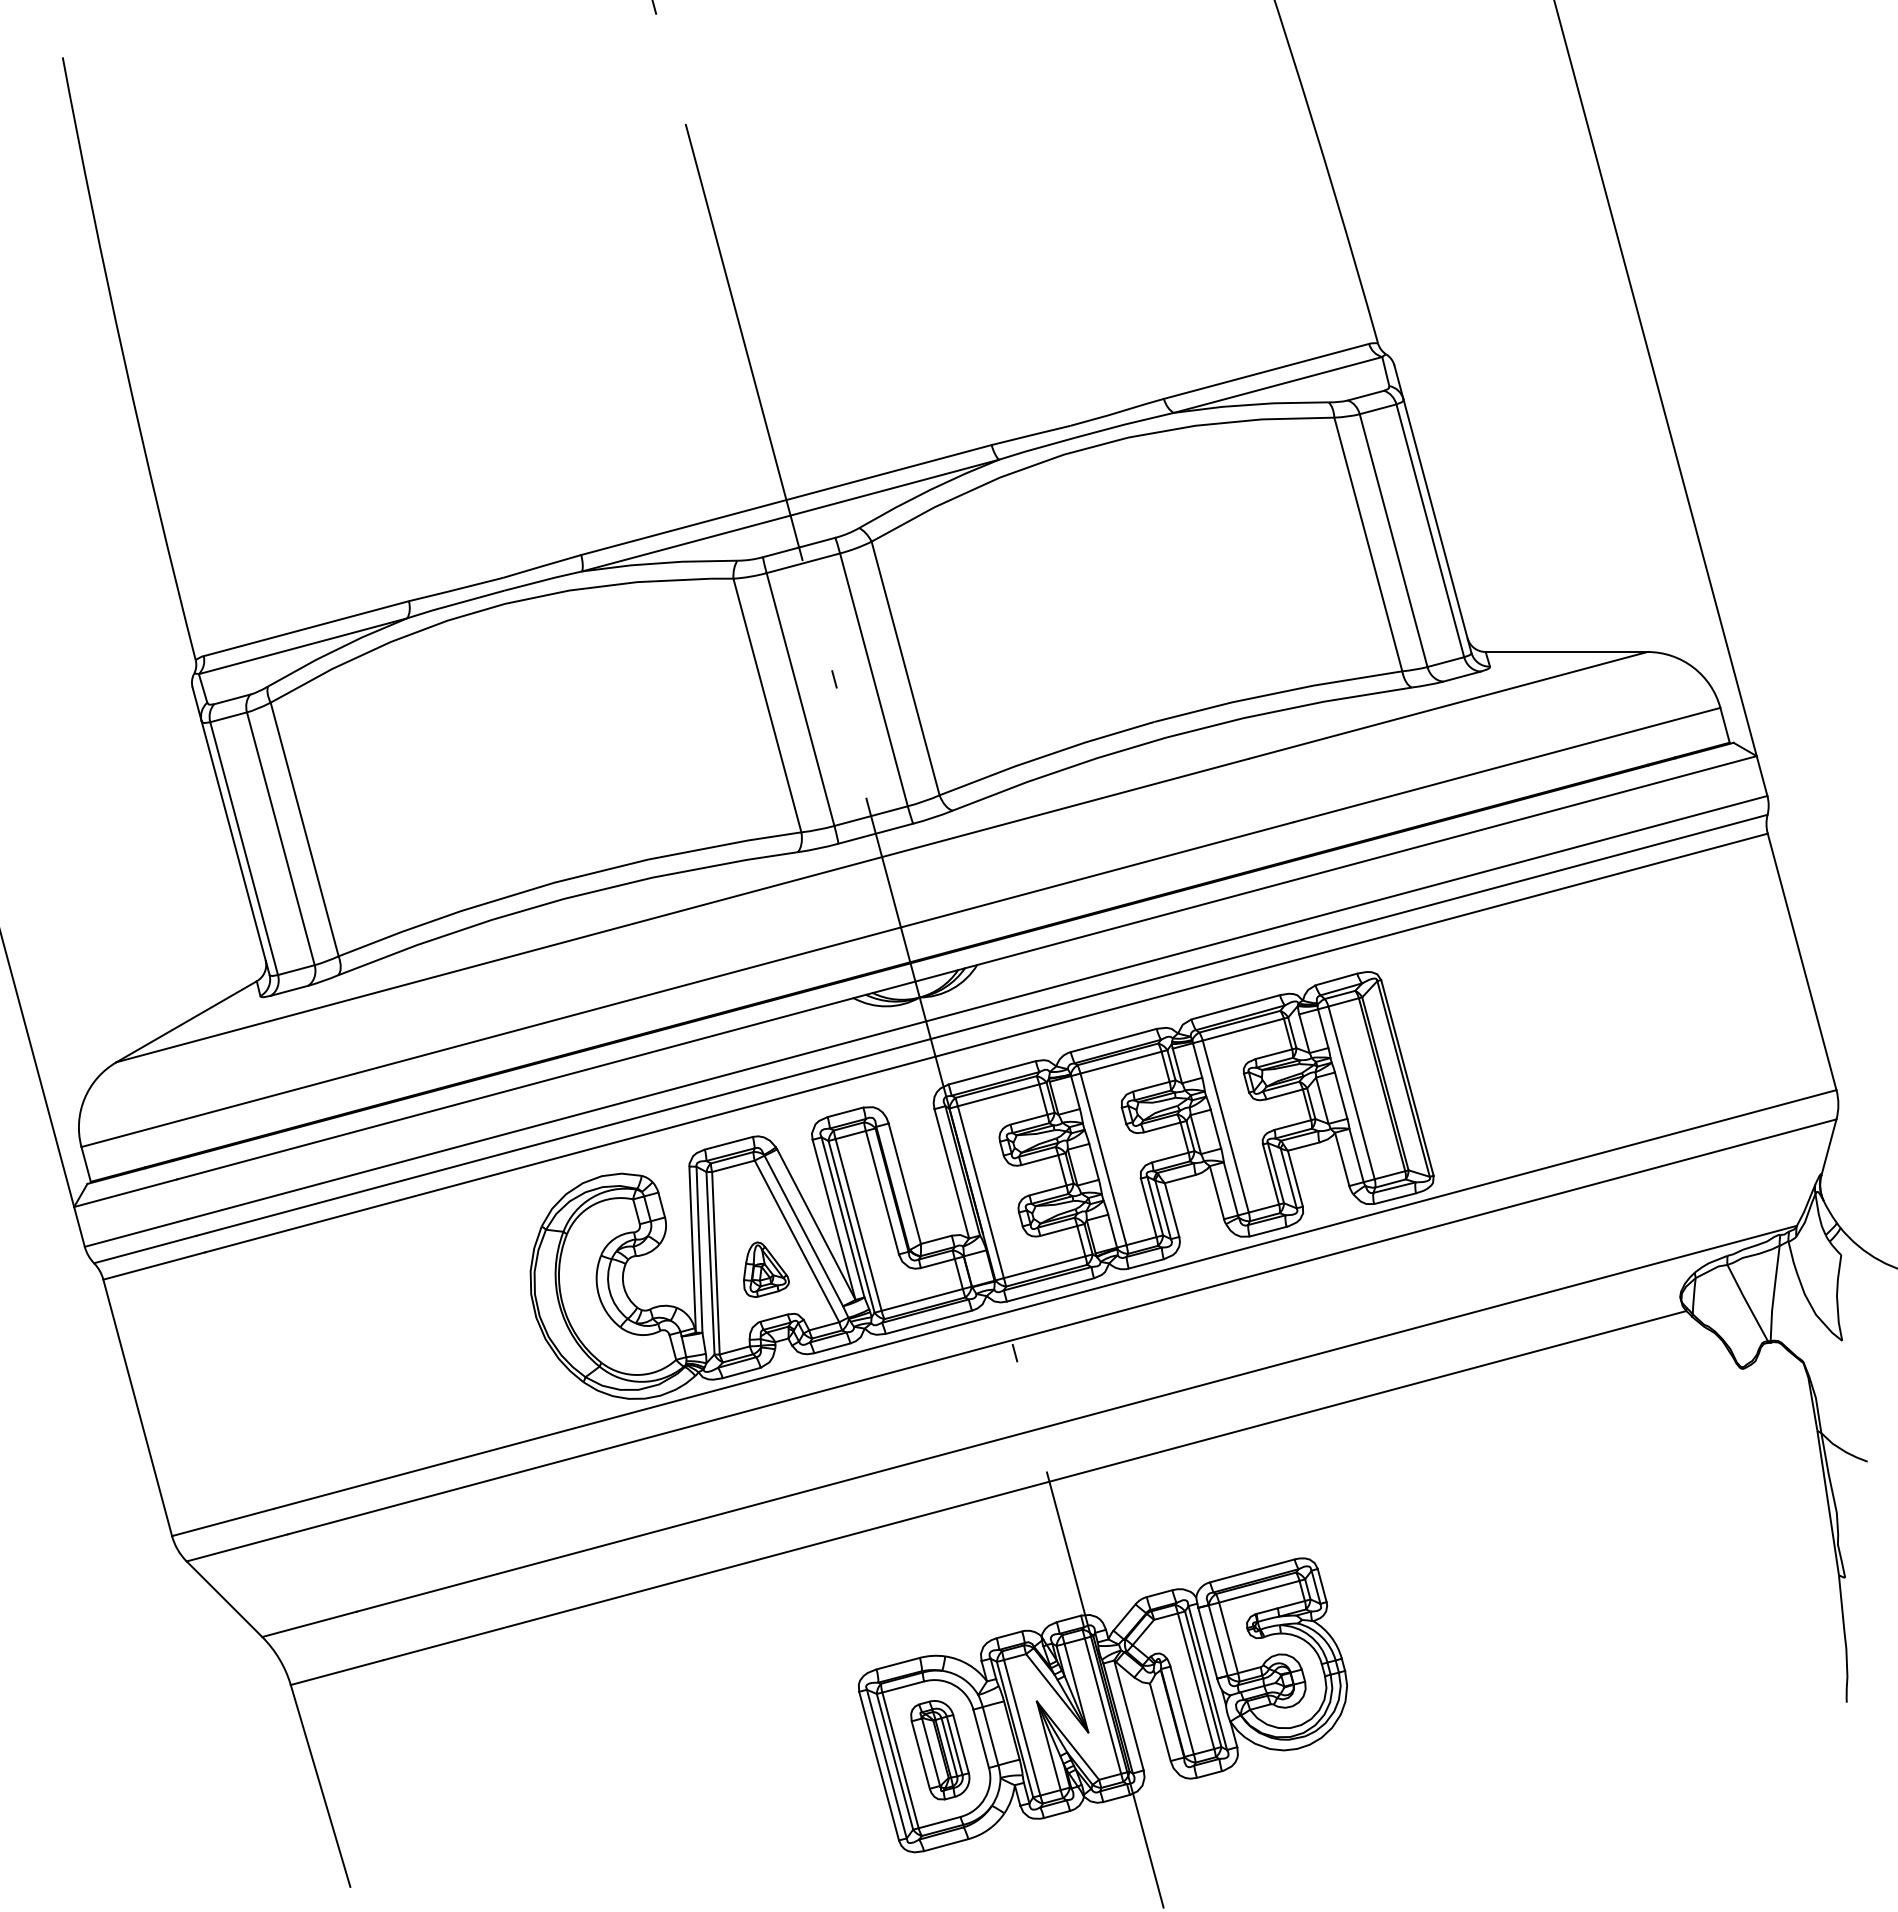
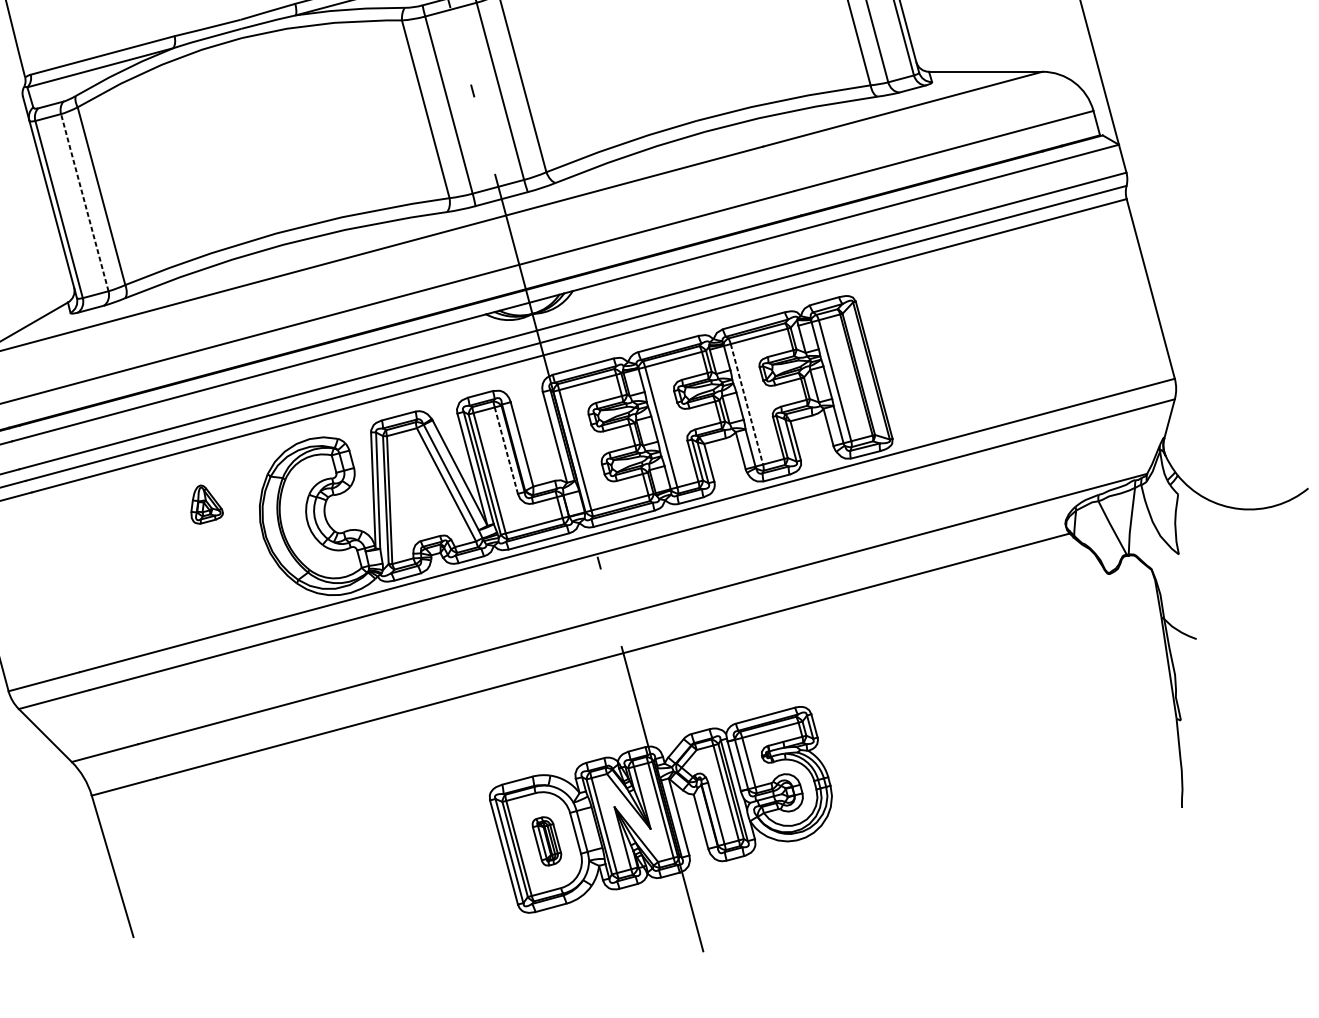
line: (280, 838) -> (84, 202), solid -> dashed
line: (1225, 1127) -> (746, 404), solid -> dashed
line: (882, 1192) -> (506, 450), solid -> dashed
part: (766, 1269) -> (207, 504), moved
part: (940, 1750) -> (547, 841), size x0.7

